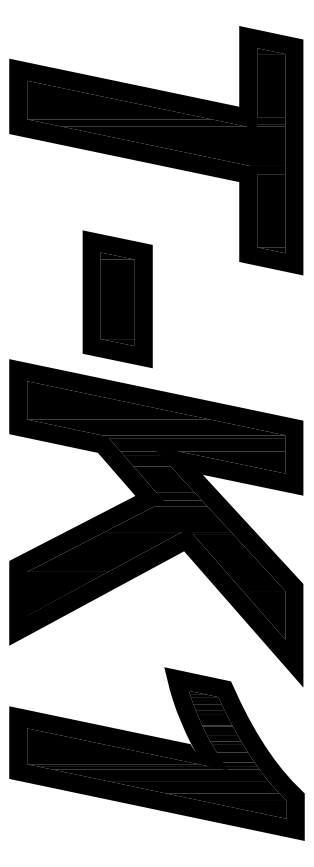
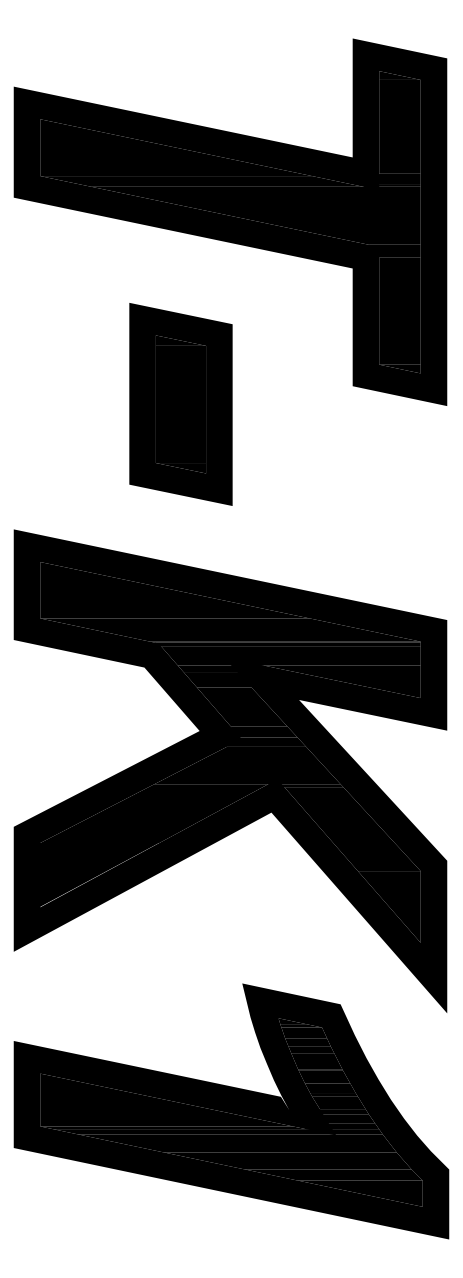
part: (117, 299) -> (180, 404), moved

